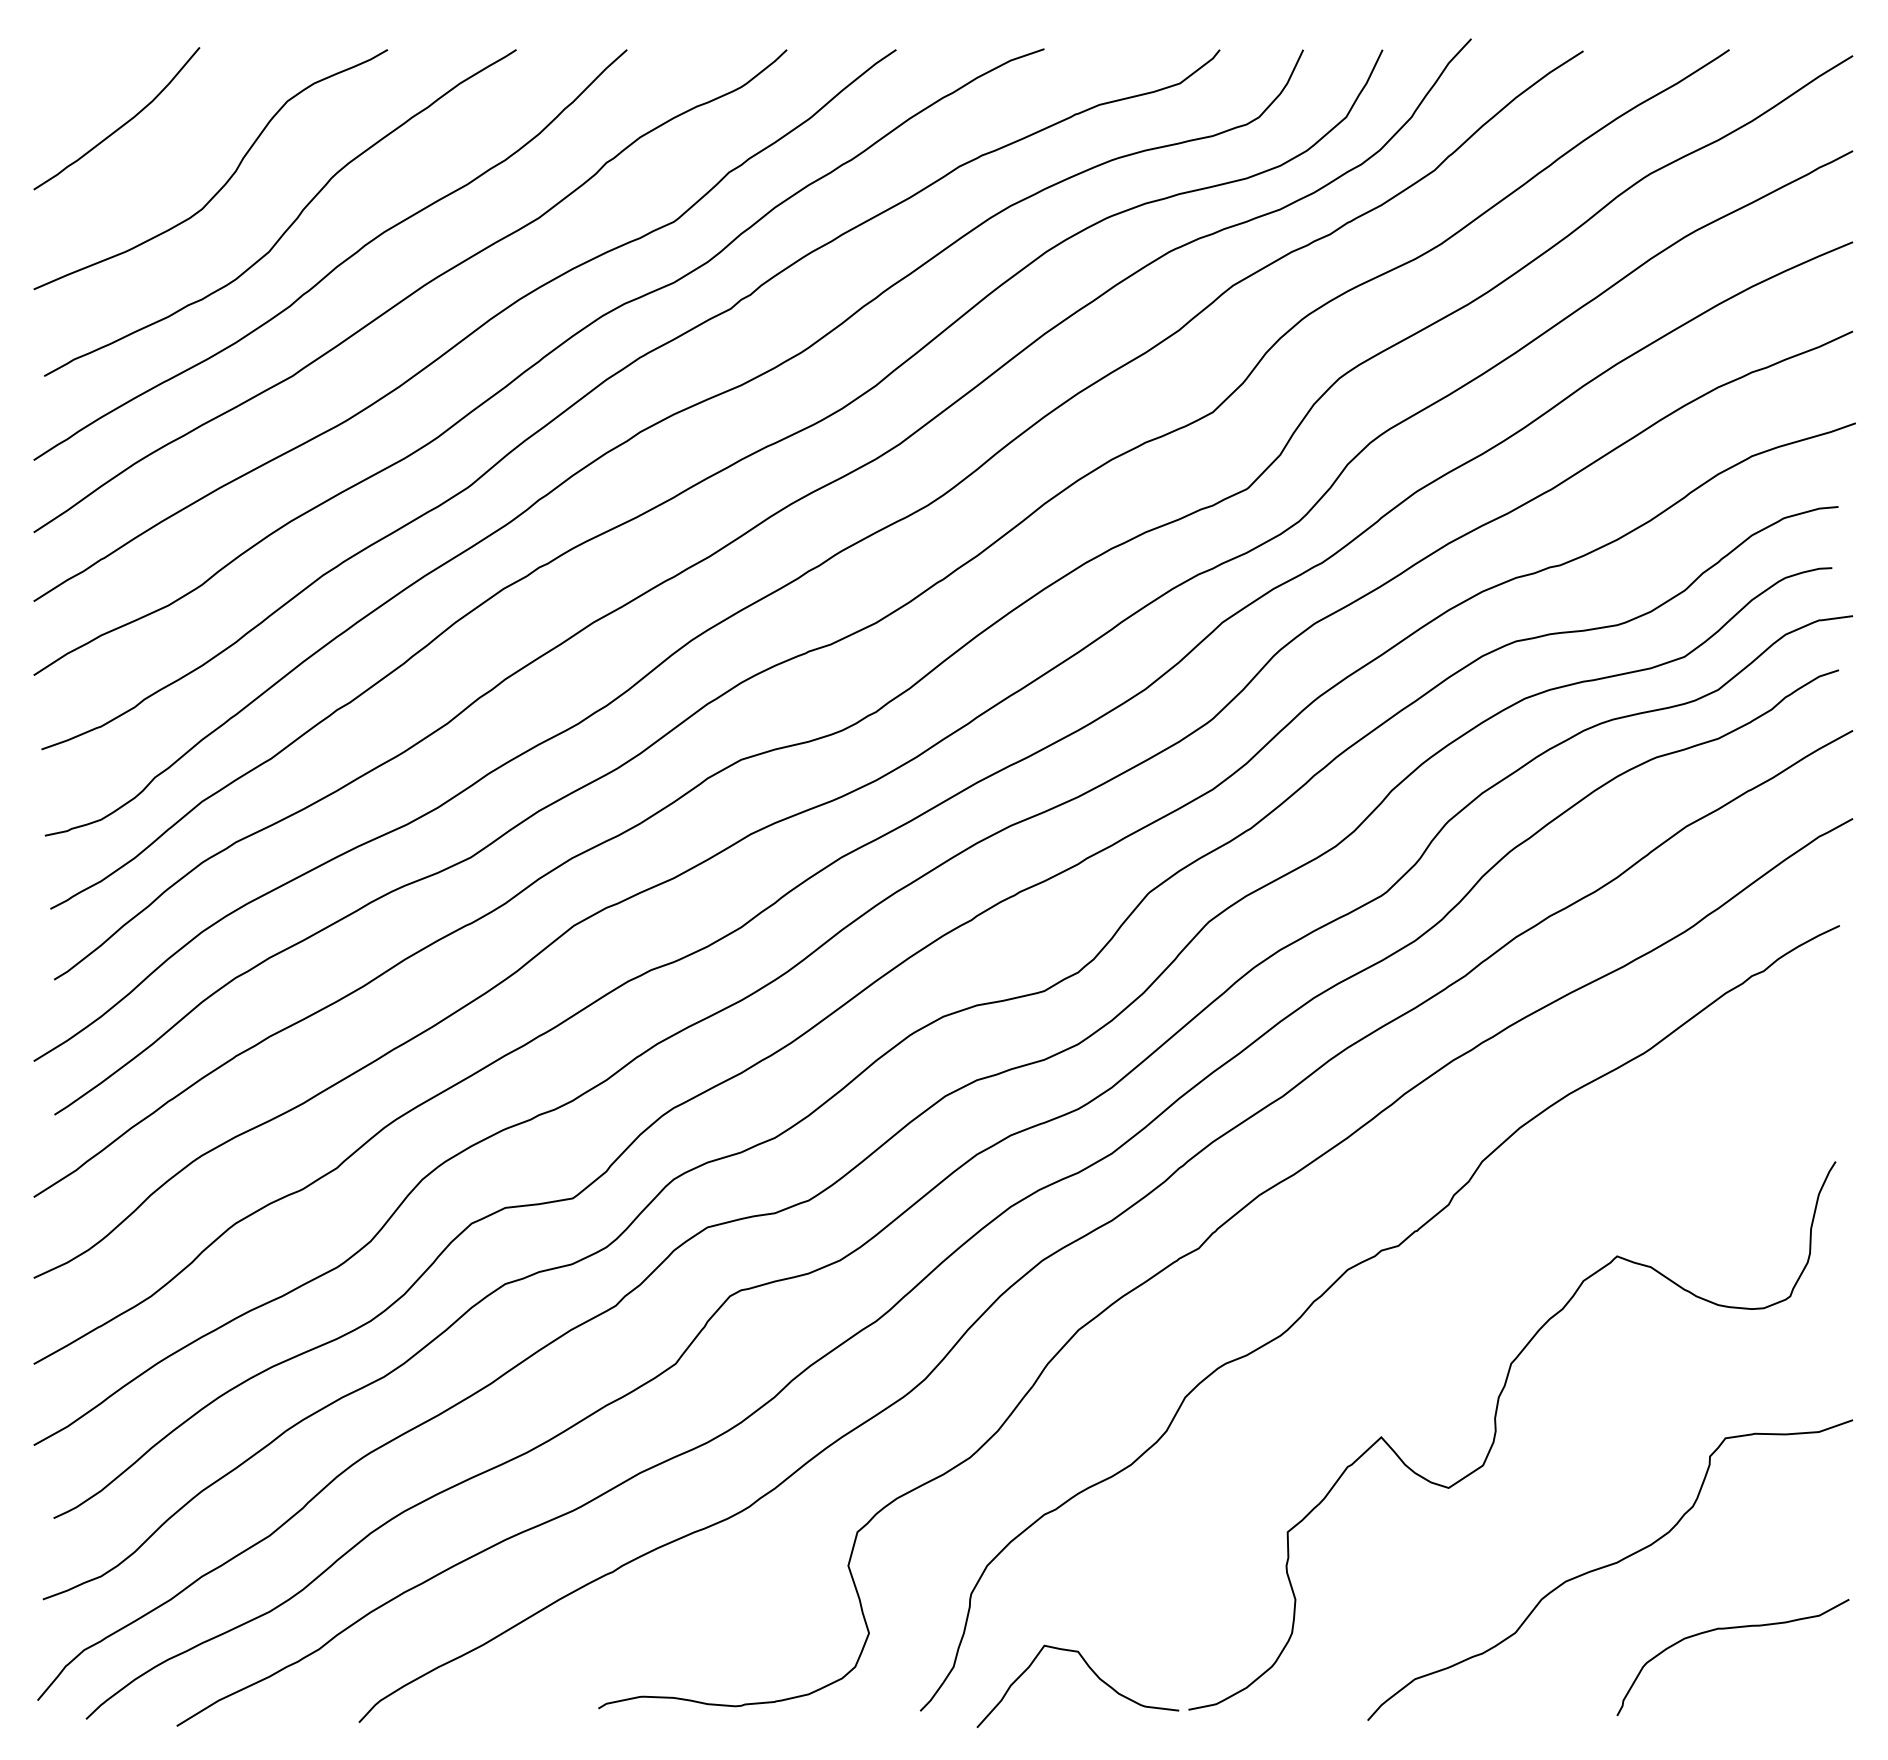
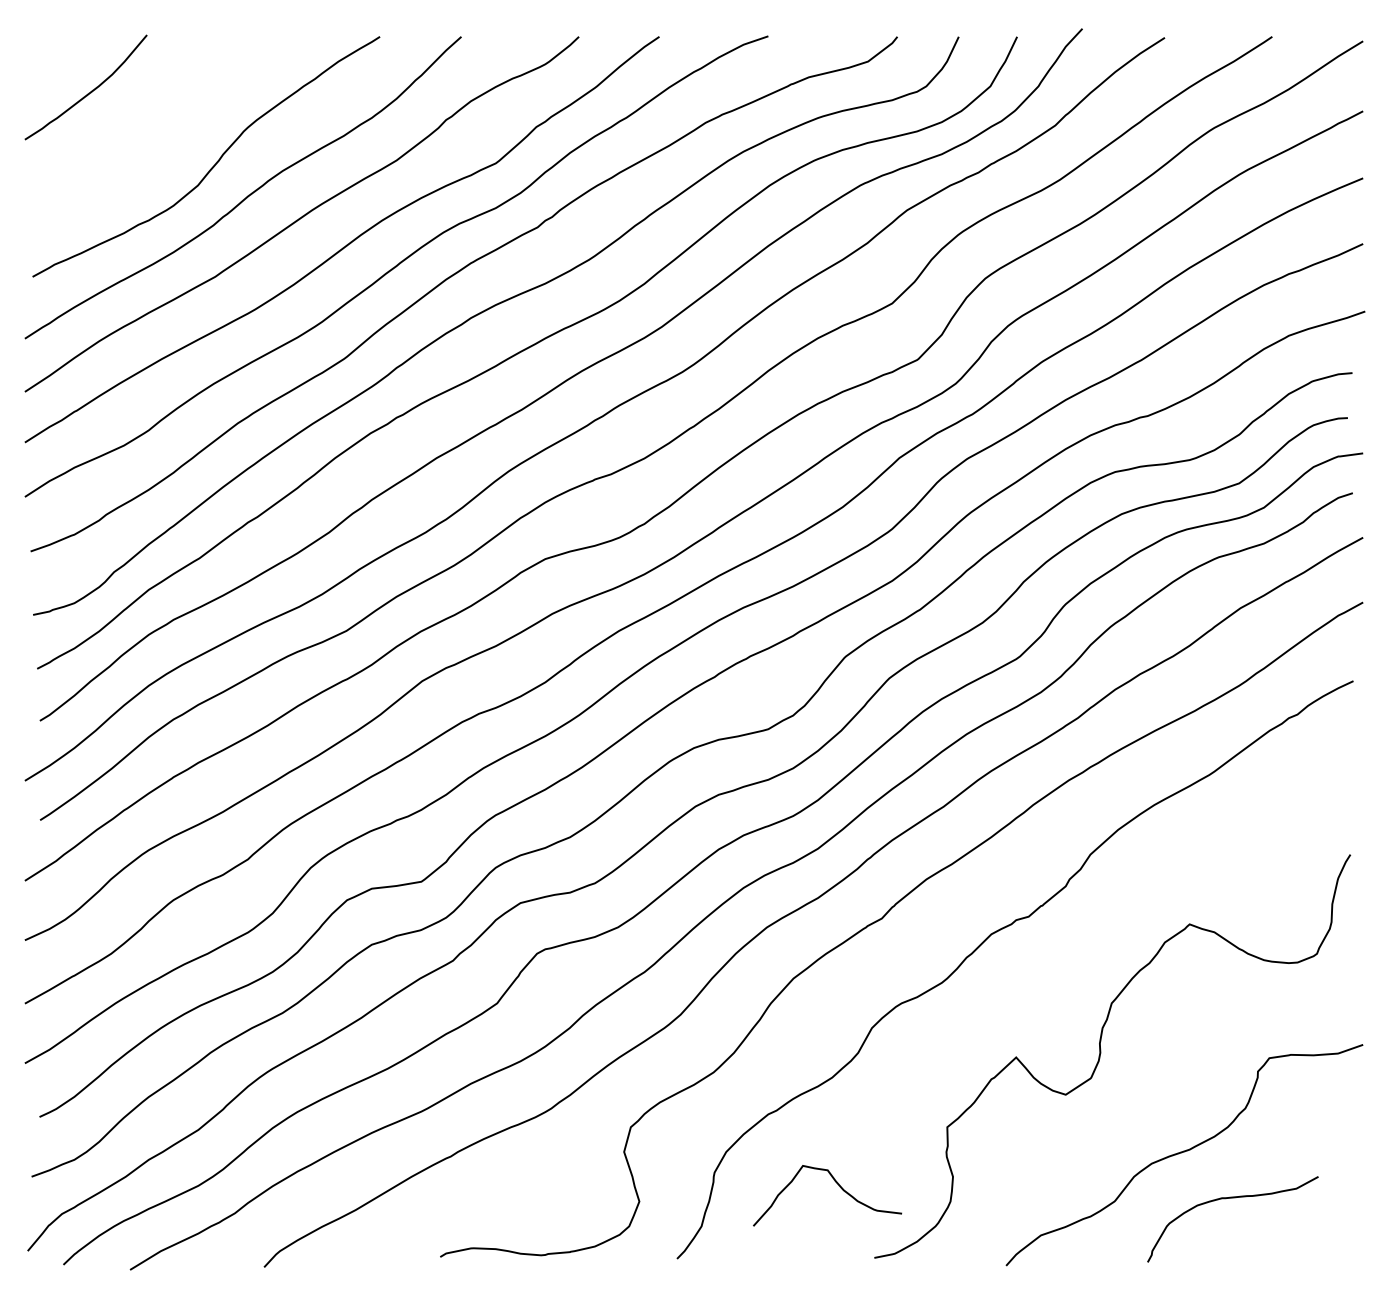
curve: (224, 183) -> (165, 135), removed
curve: (1727, 1629) -> (1228, 1198), moved
curve: (1092, 1672) -> (838, 1185), moved

